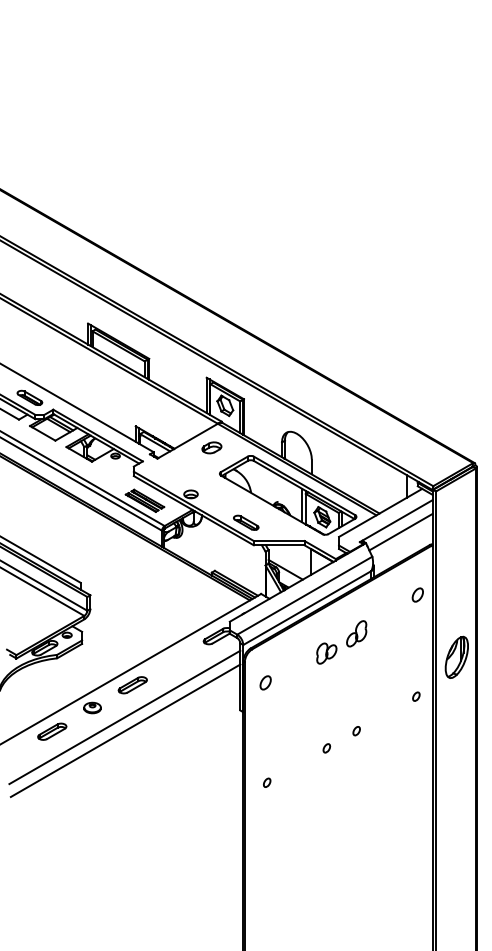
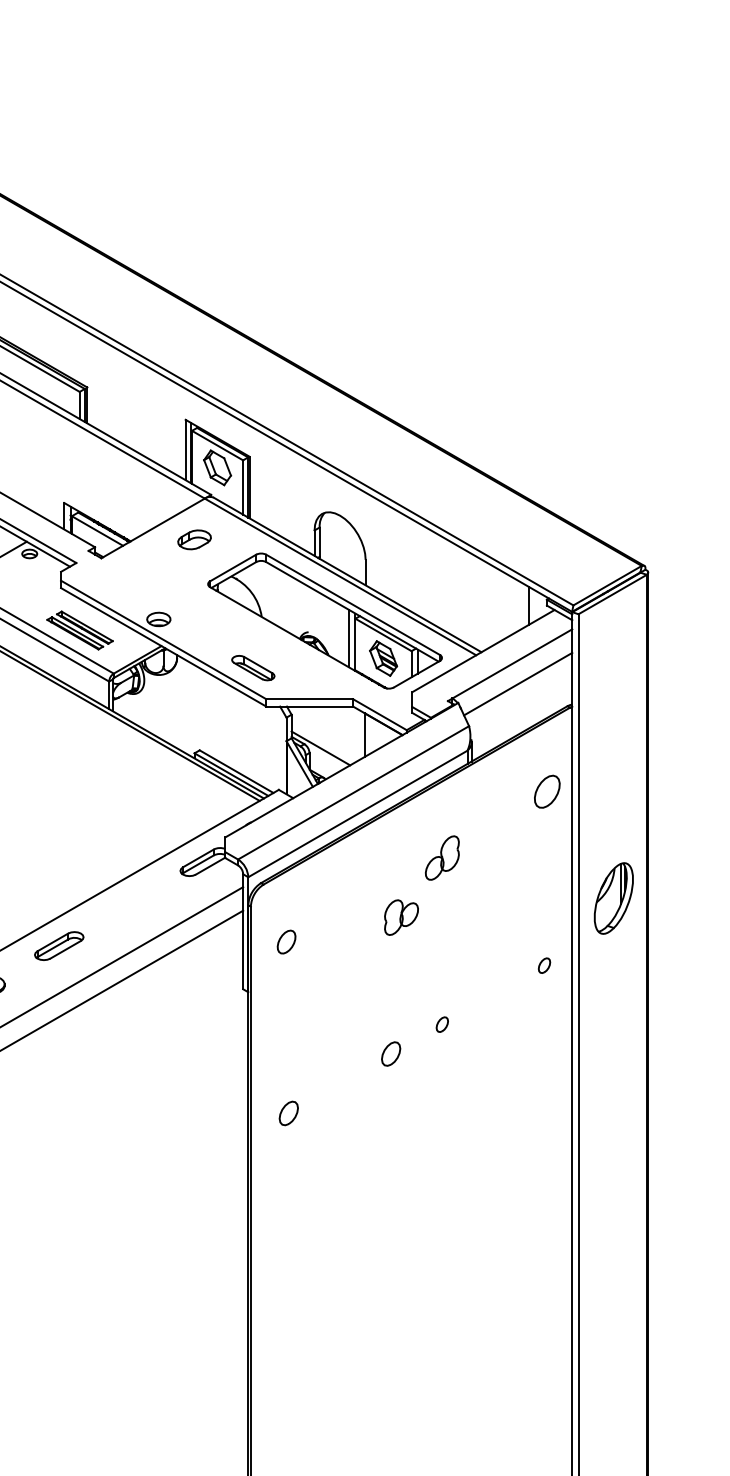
part: (417, 594) -> (546, 790), size x1.4
part: (326, 653) -> (400, 917), moved
part: (326, 748) -> (390, 1054), size x1.6
part: (267, 782) -> (289, 1112), size x1.6

